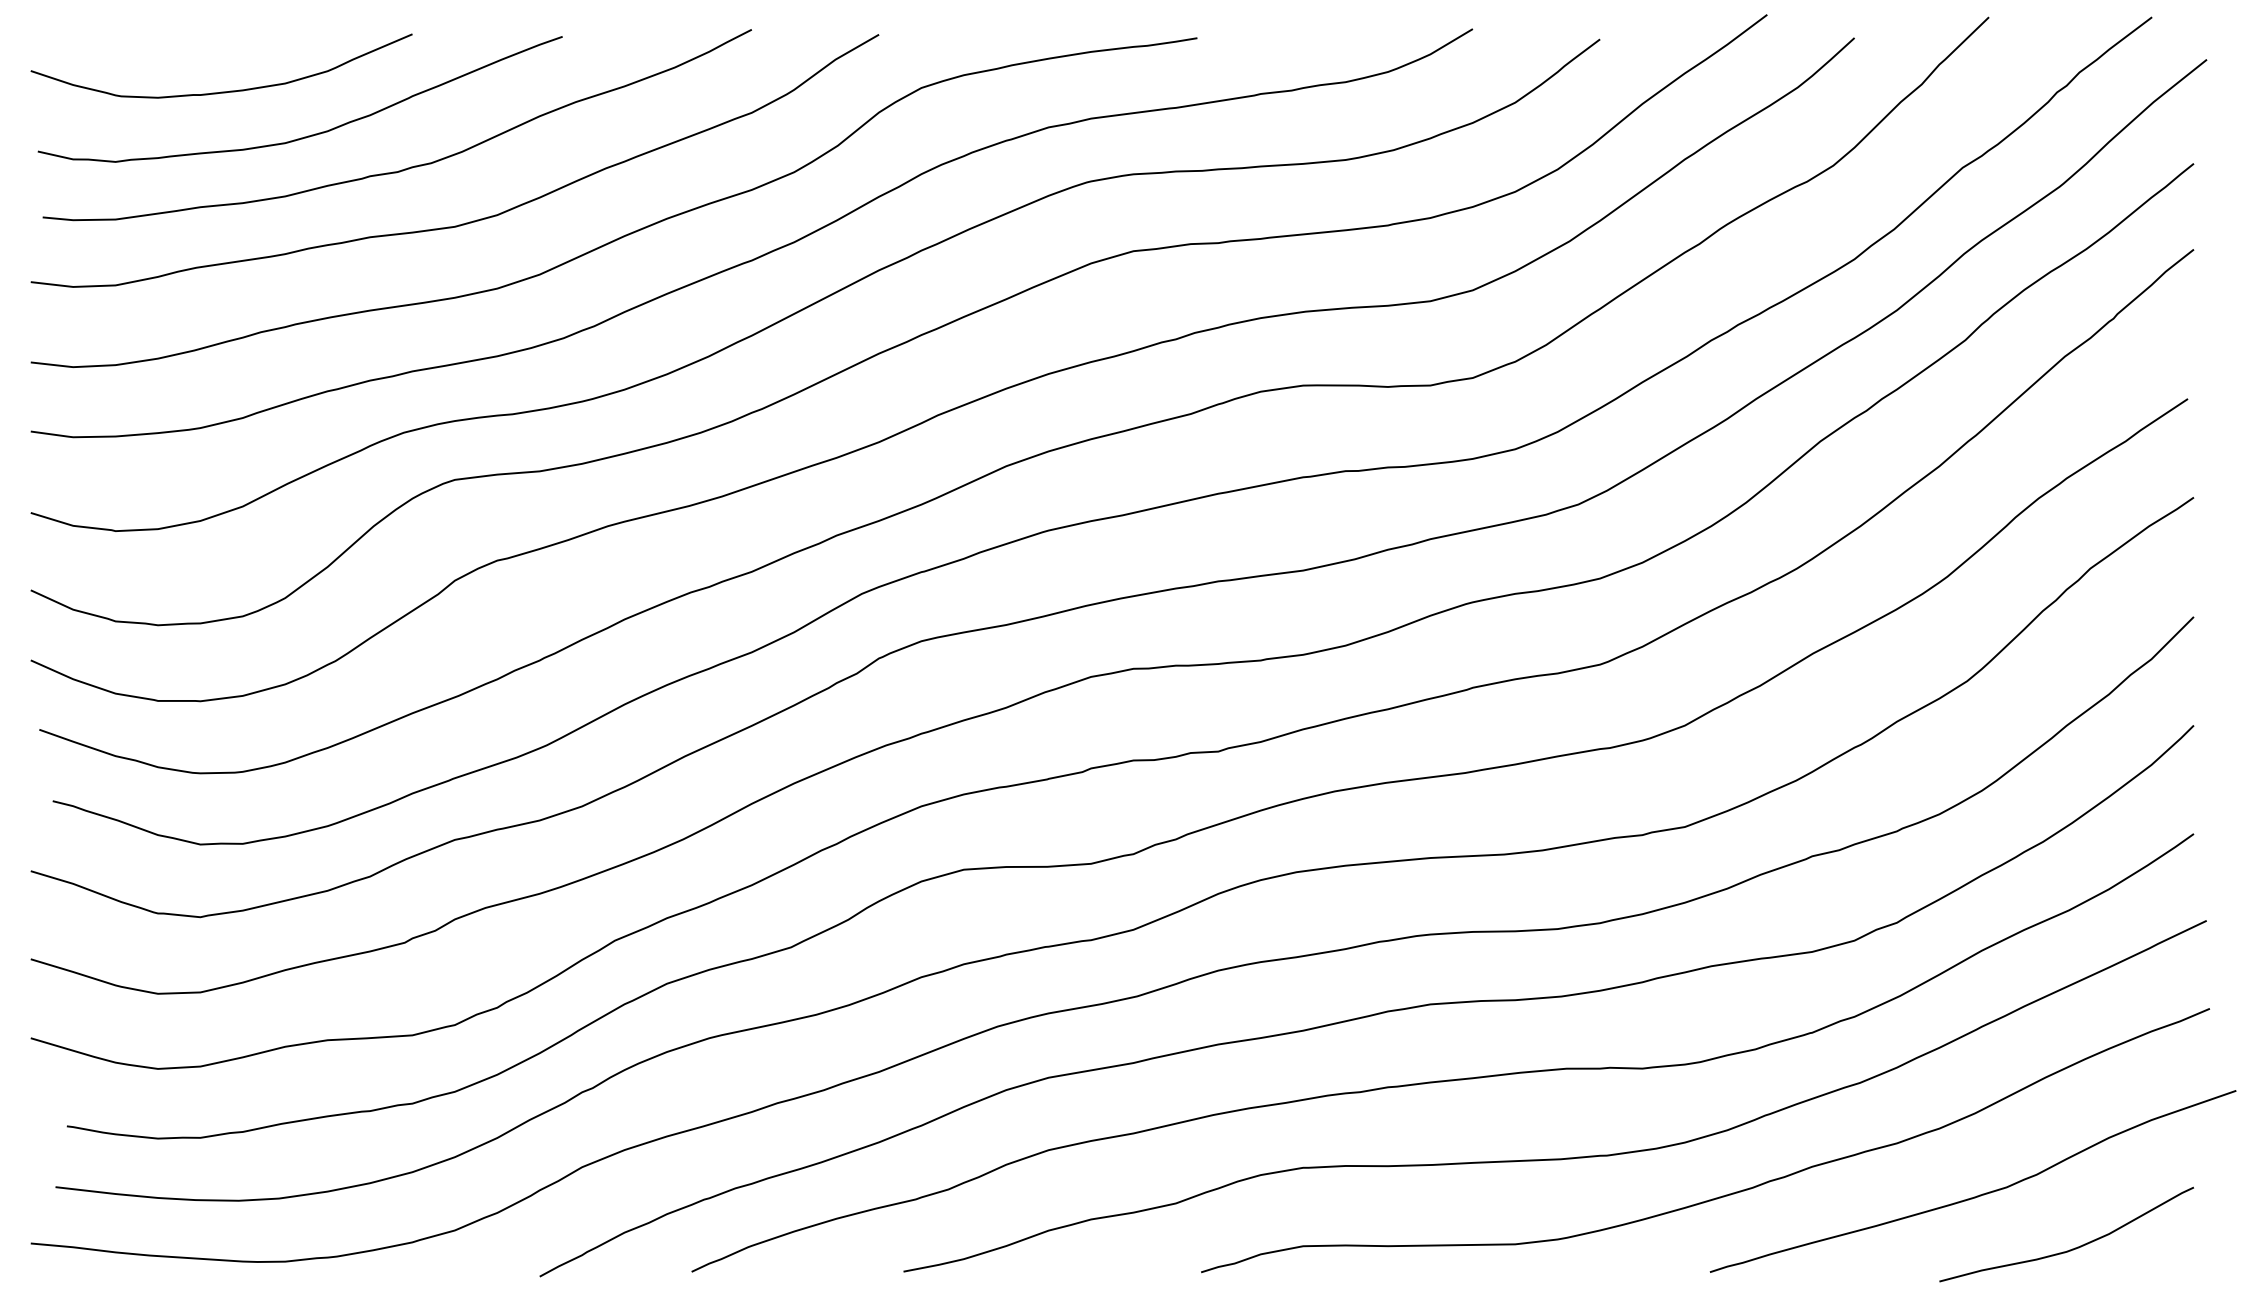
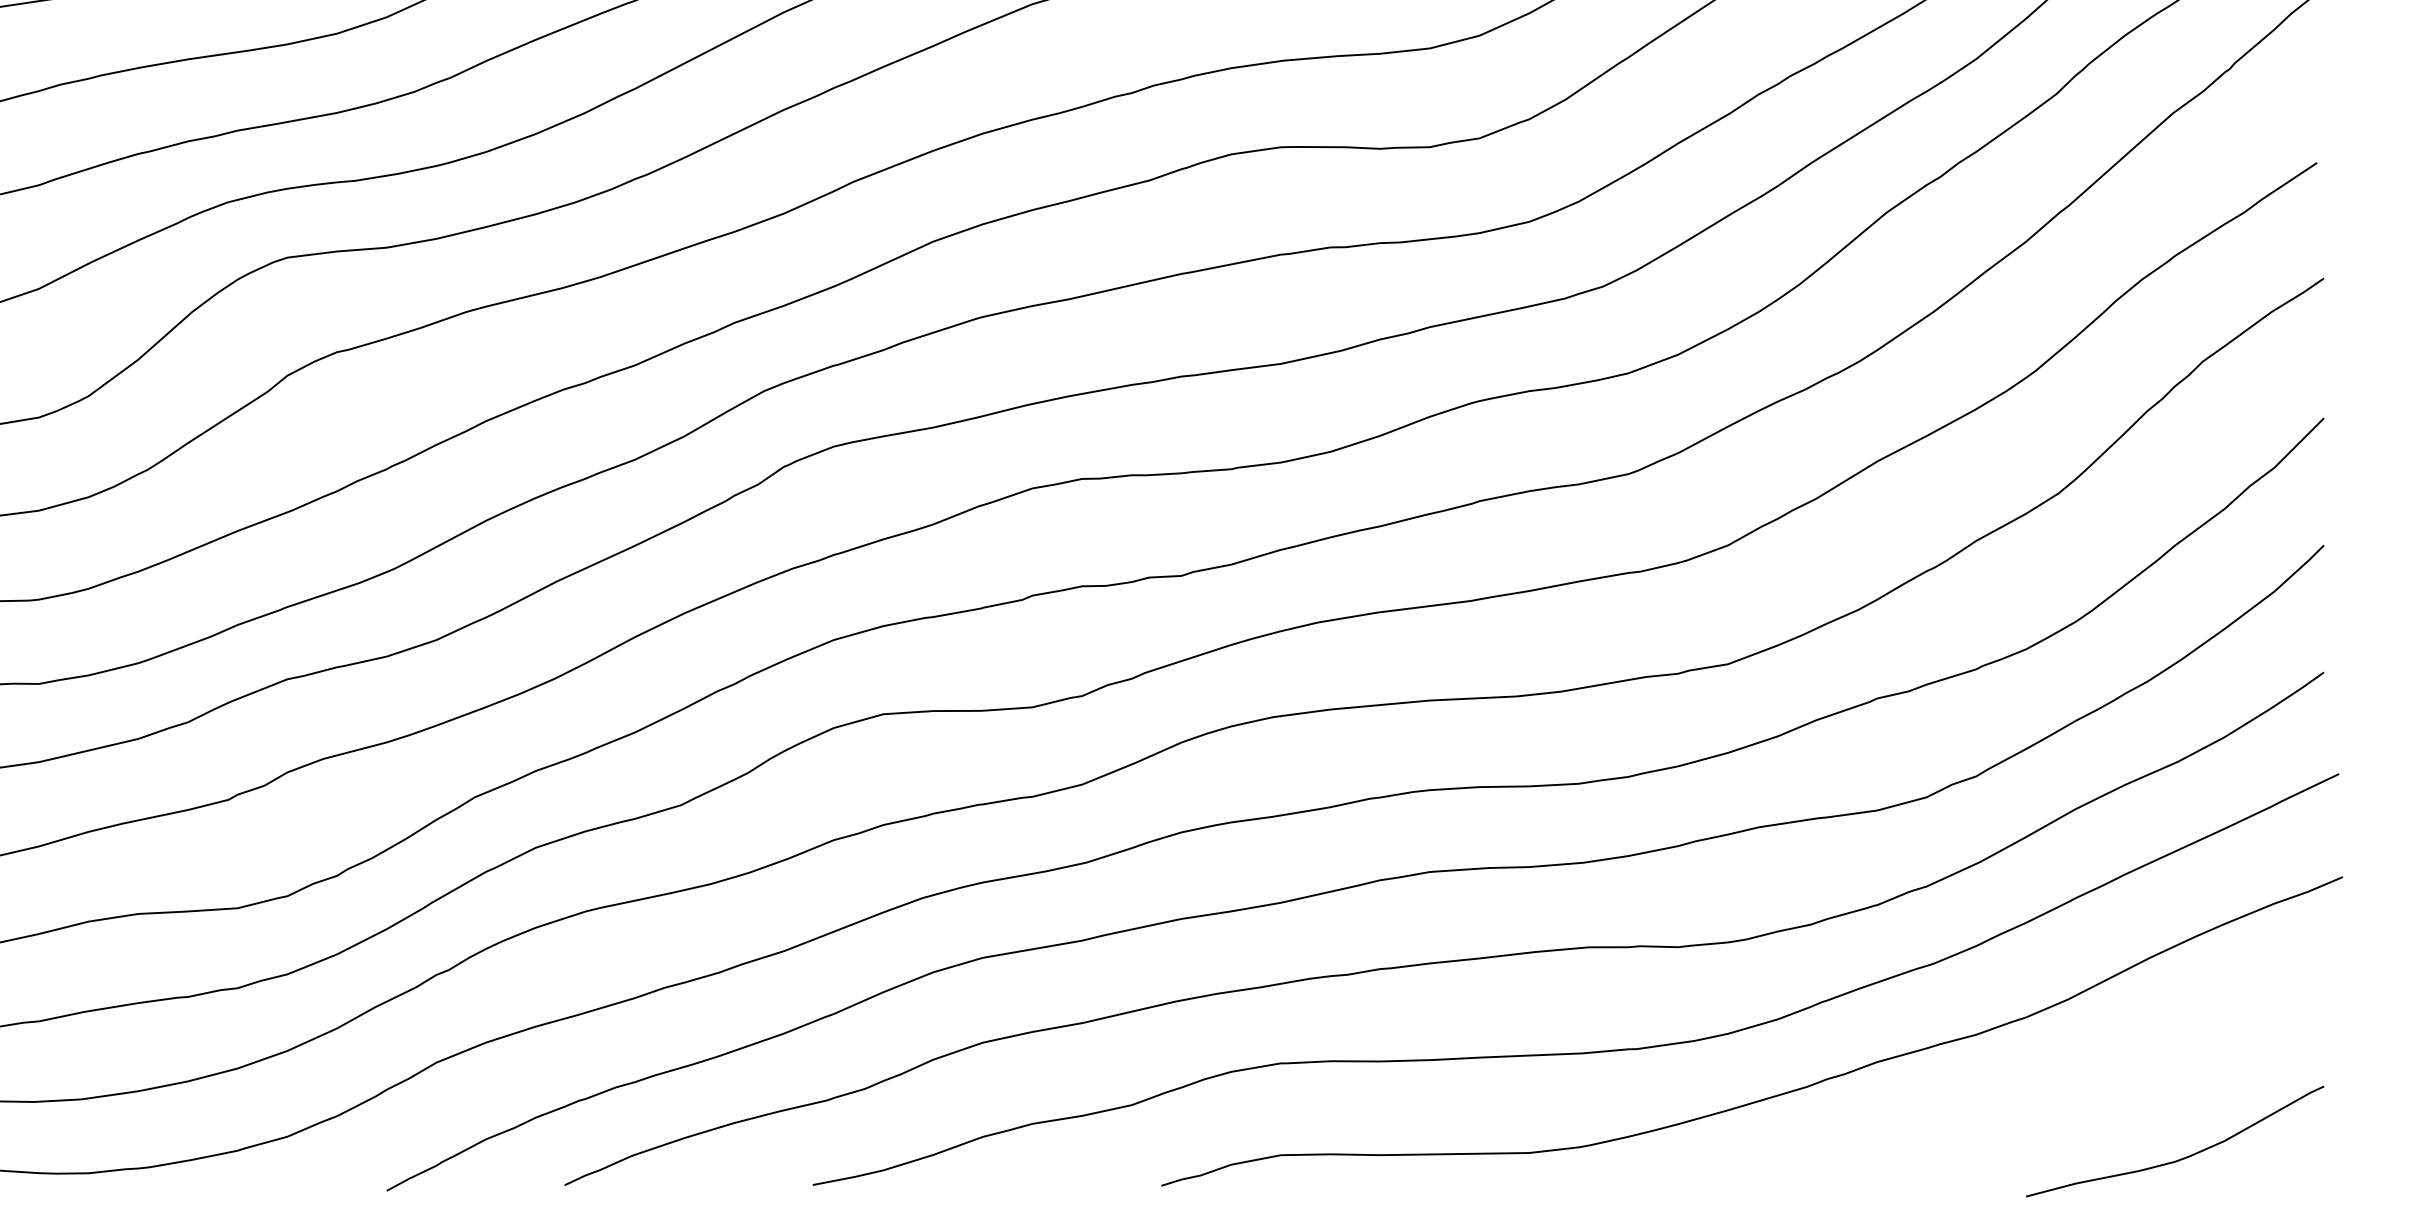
curve: (1979, 1194) -> (2072, 1094), removed

